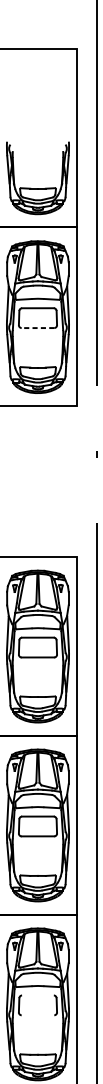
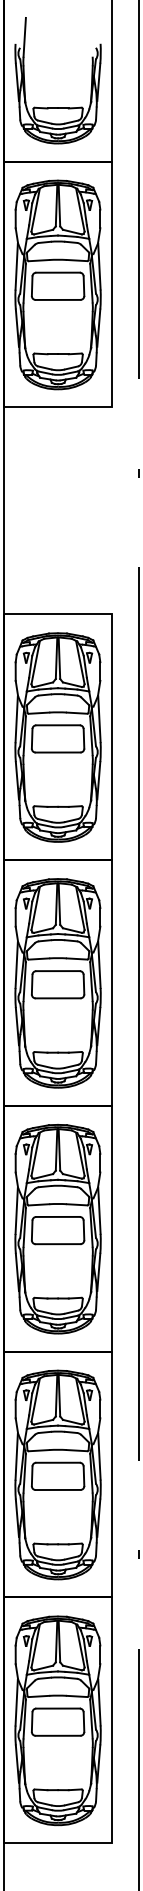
line: (13, 136) -> (24, 36), added
line: (37, 327) -> (57, 299), dashed -> solid
line: (37, 995) -> (57, 1216), added
line: (37, 1015) -> (57, 1244), added

